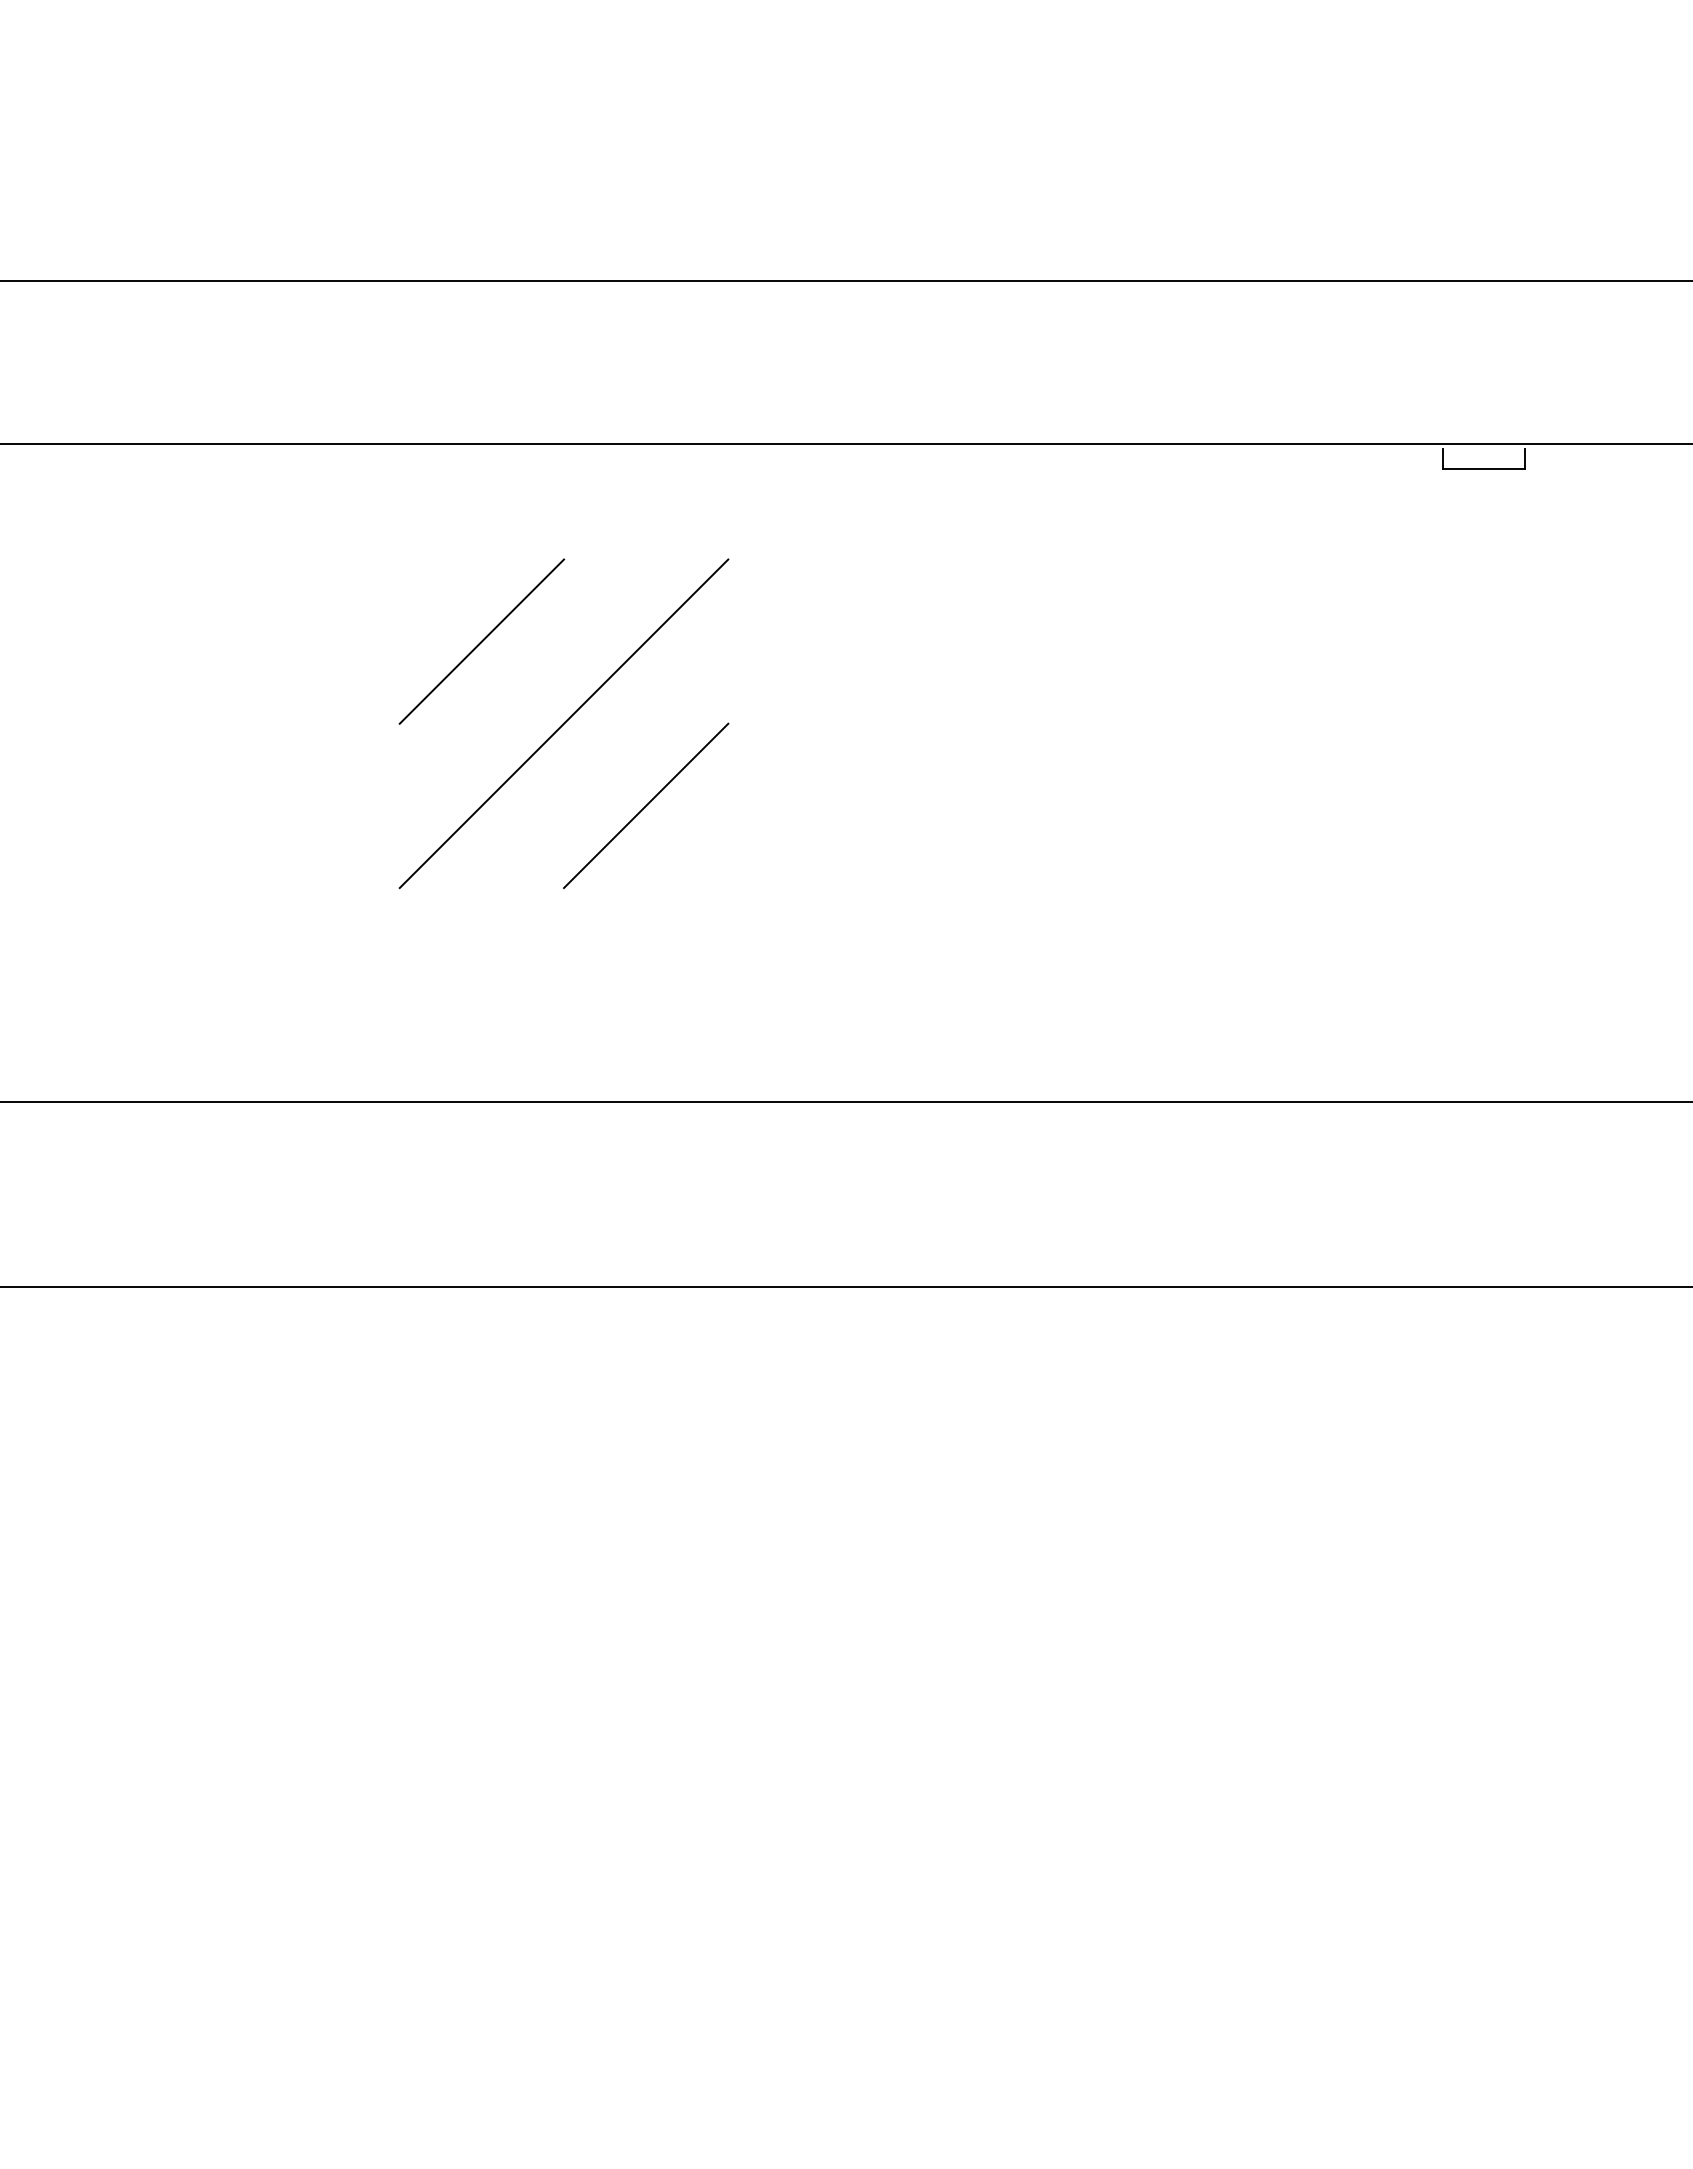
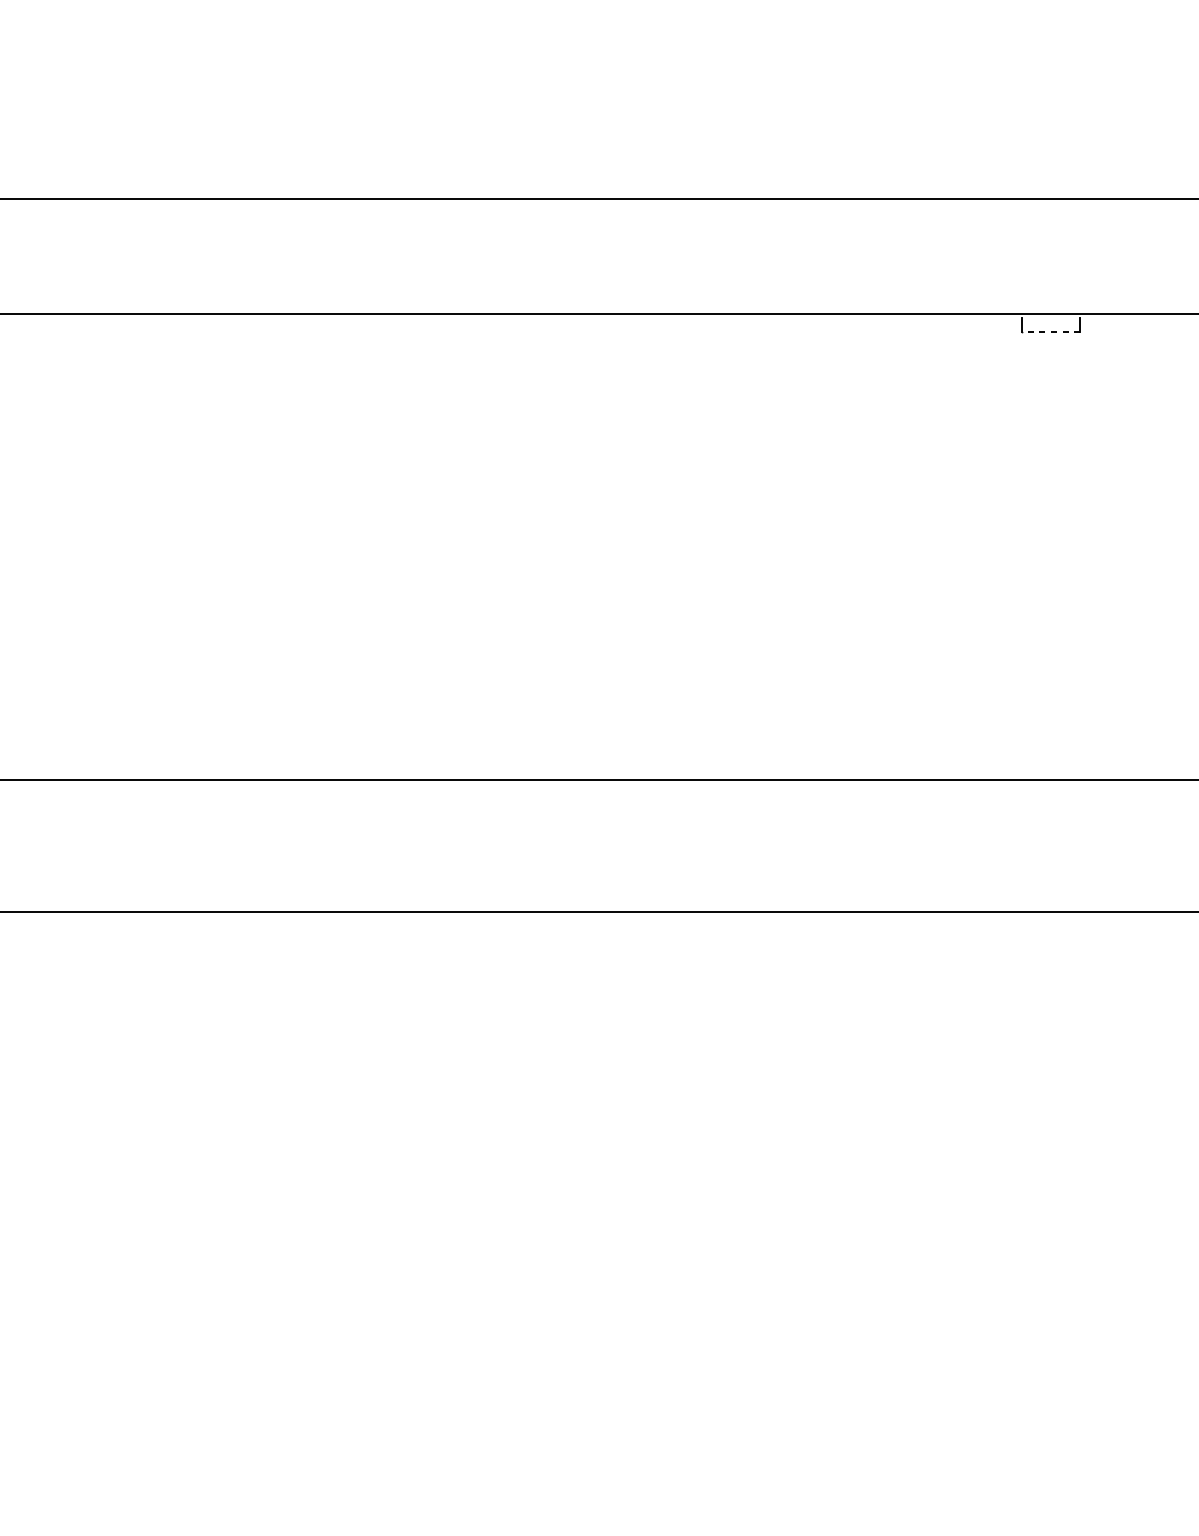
line: (1483, 469) -> (1050, 332), solid -> dashed
line: (481, 641) -> (340, 454), removed
line: (563, 723) -> (399, 512), removed
line: (646, 805) -> (457, 570), removed

